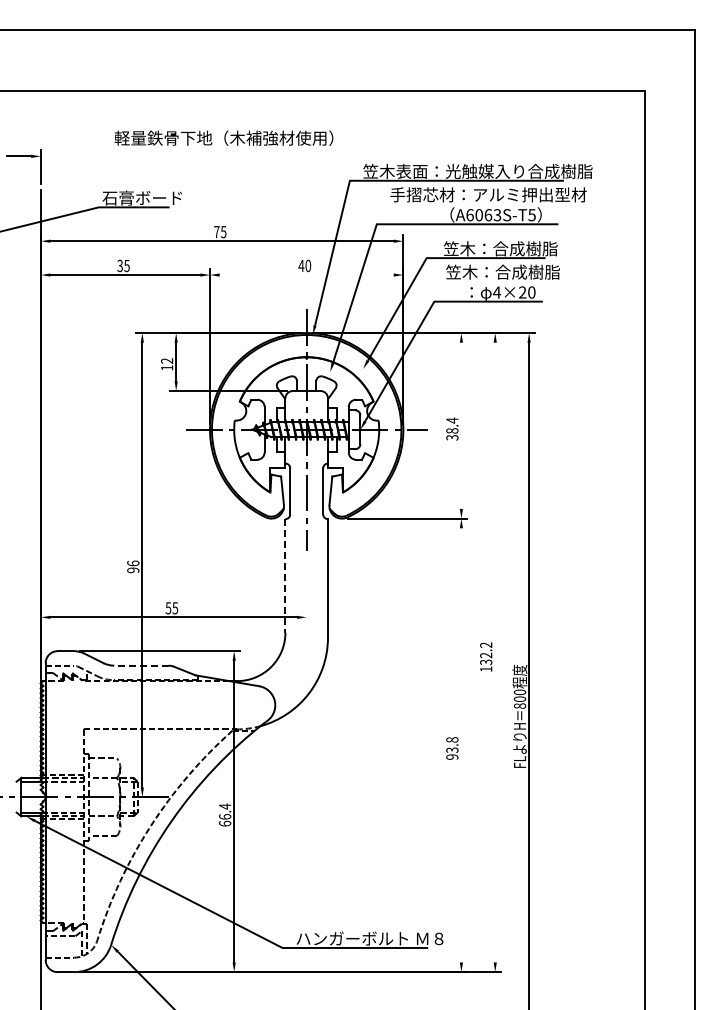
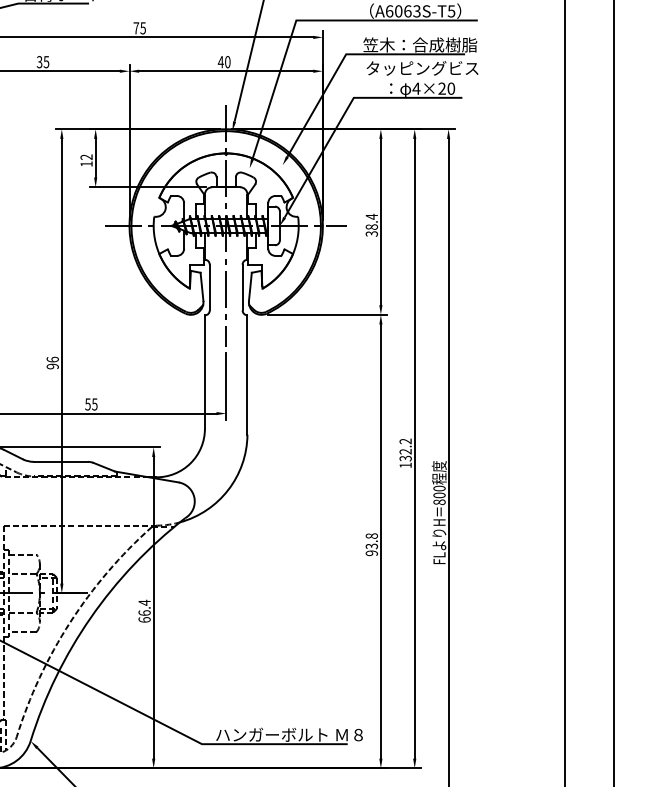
text: (502, 271) -> (421, 67), 笠木：合成樹脂 -> タッピングビス
line: (306, 275) -> (225, 71), added
line: (461, 425) -> (380, 221), added
line: (285, 575) -> (204, 371), dashed -> solid
line: (306, 589) -> (225, 385), added
line: (495, 652) -> (414, 448), added
line: (140, 665) -> (59, 461), dashed -> solid
line: (461, 745) -> (380, 541), added

